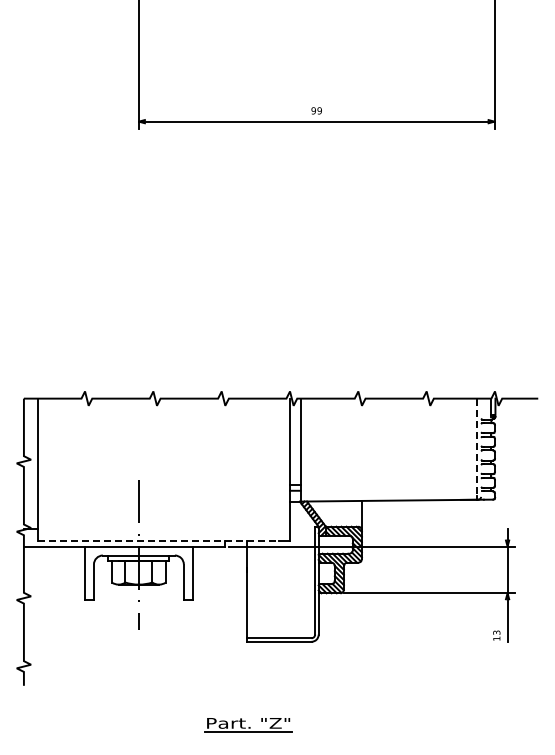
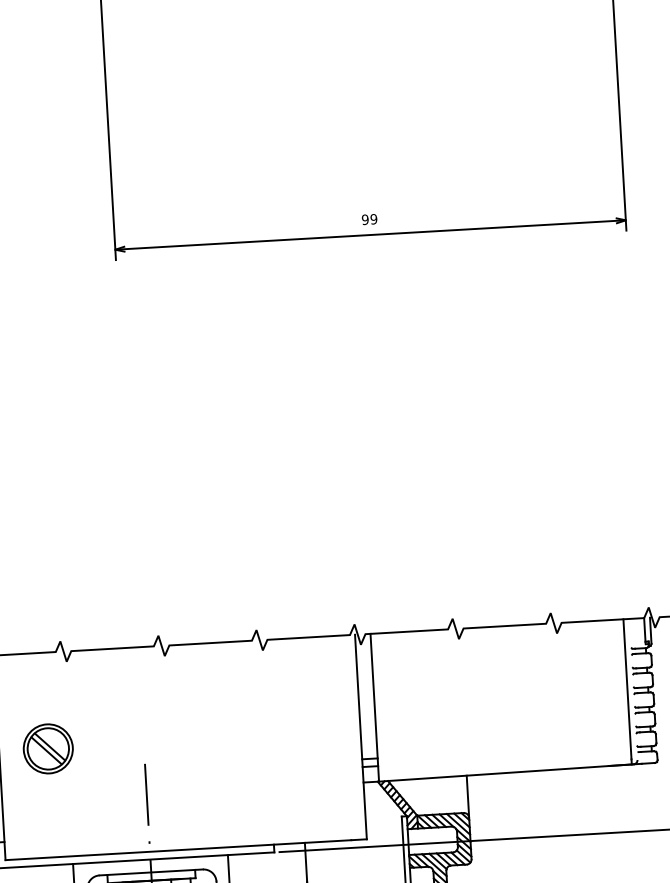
line: (476, 447) -> (626, 689), dashed -> solid
part: (72, 465) -> (48, 748), added
line: (159, 541) -> (179, 850), dashed -> solid

